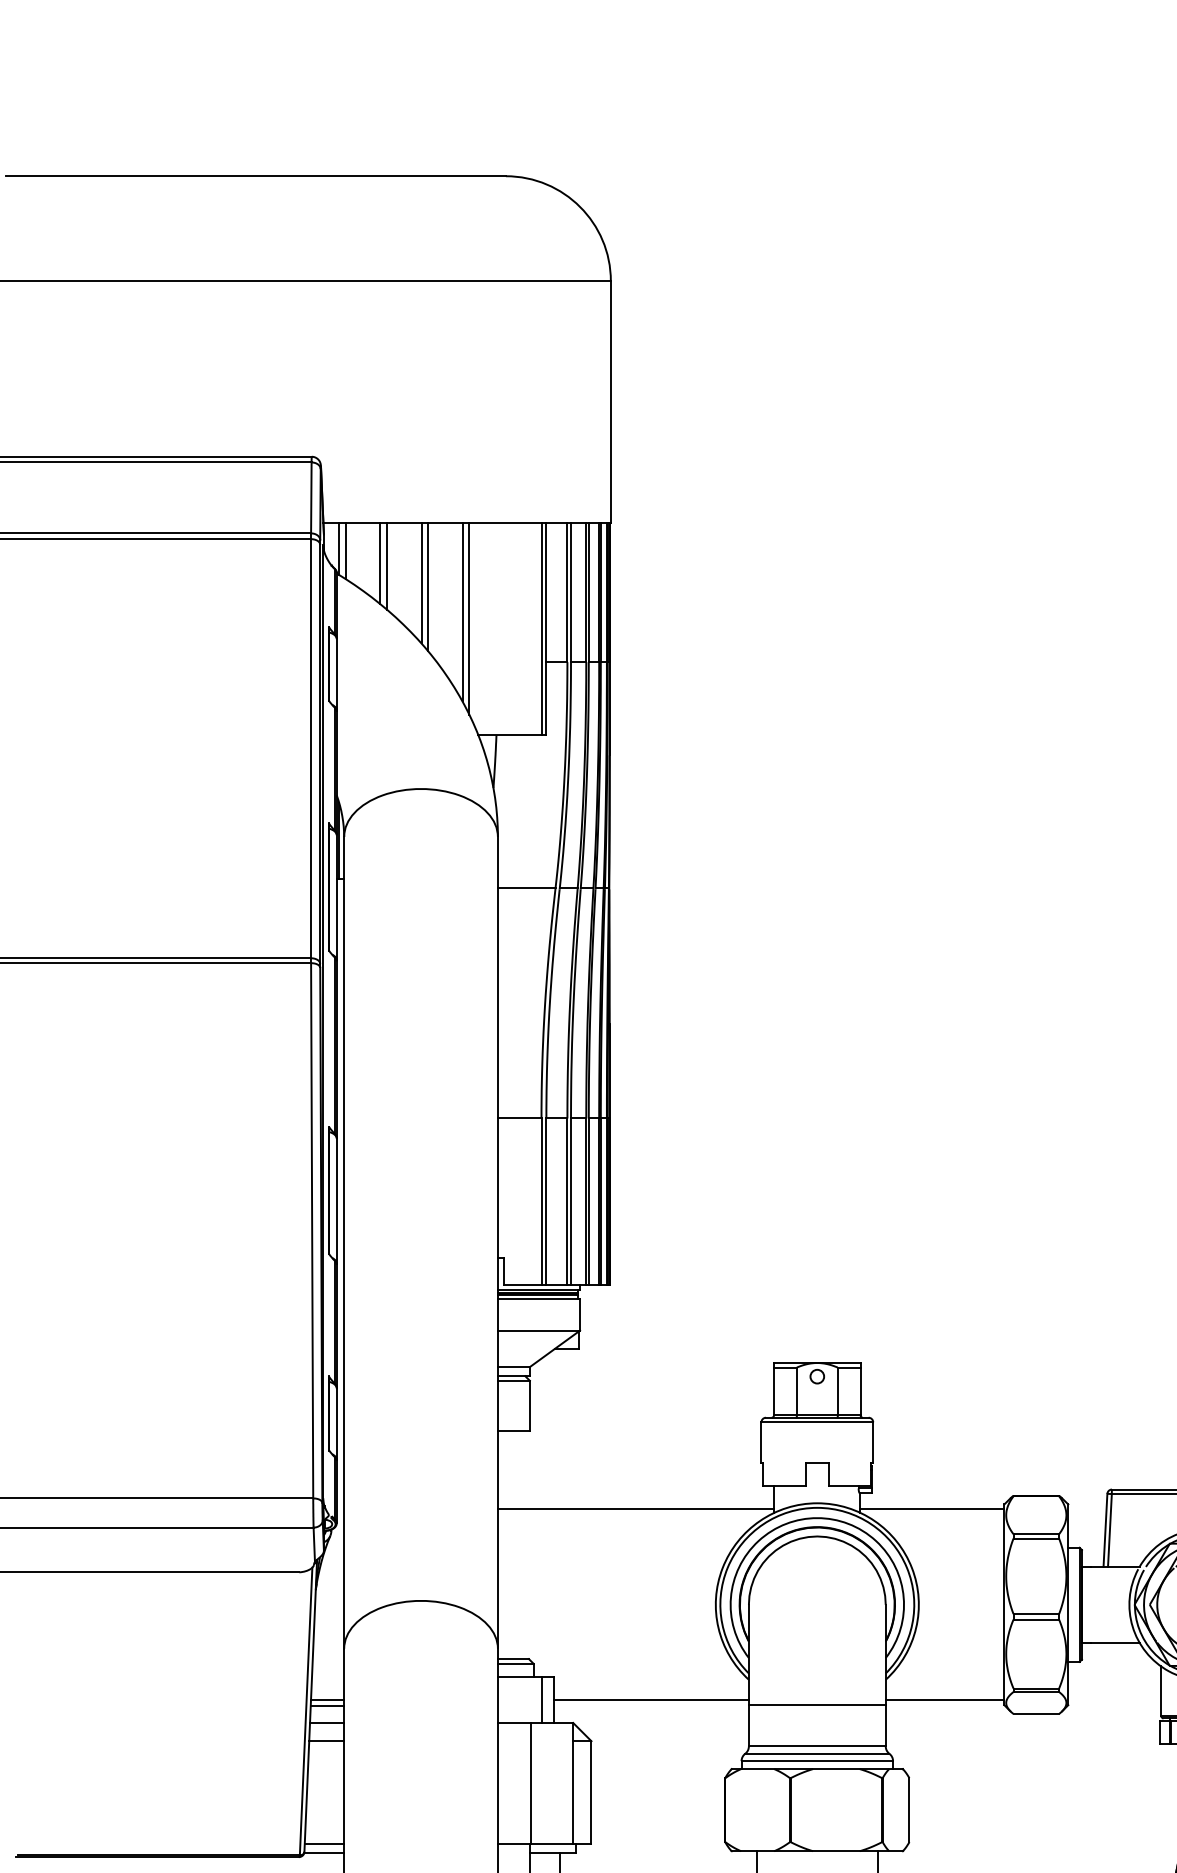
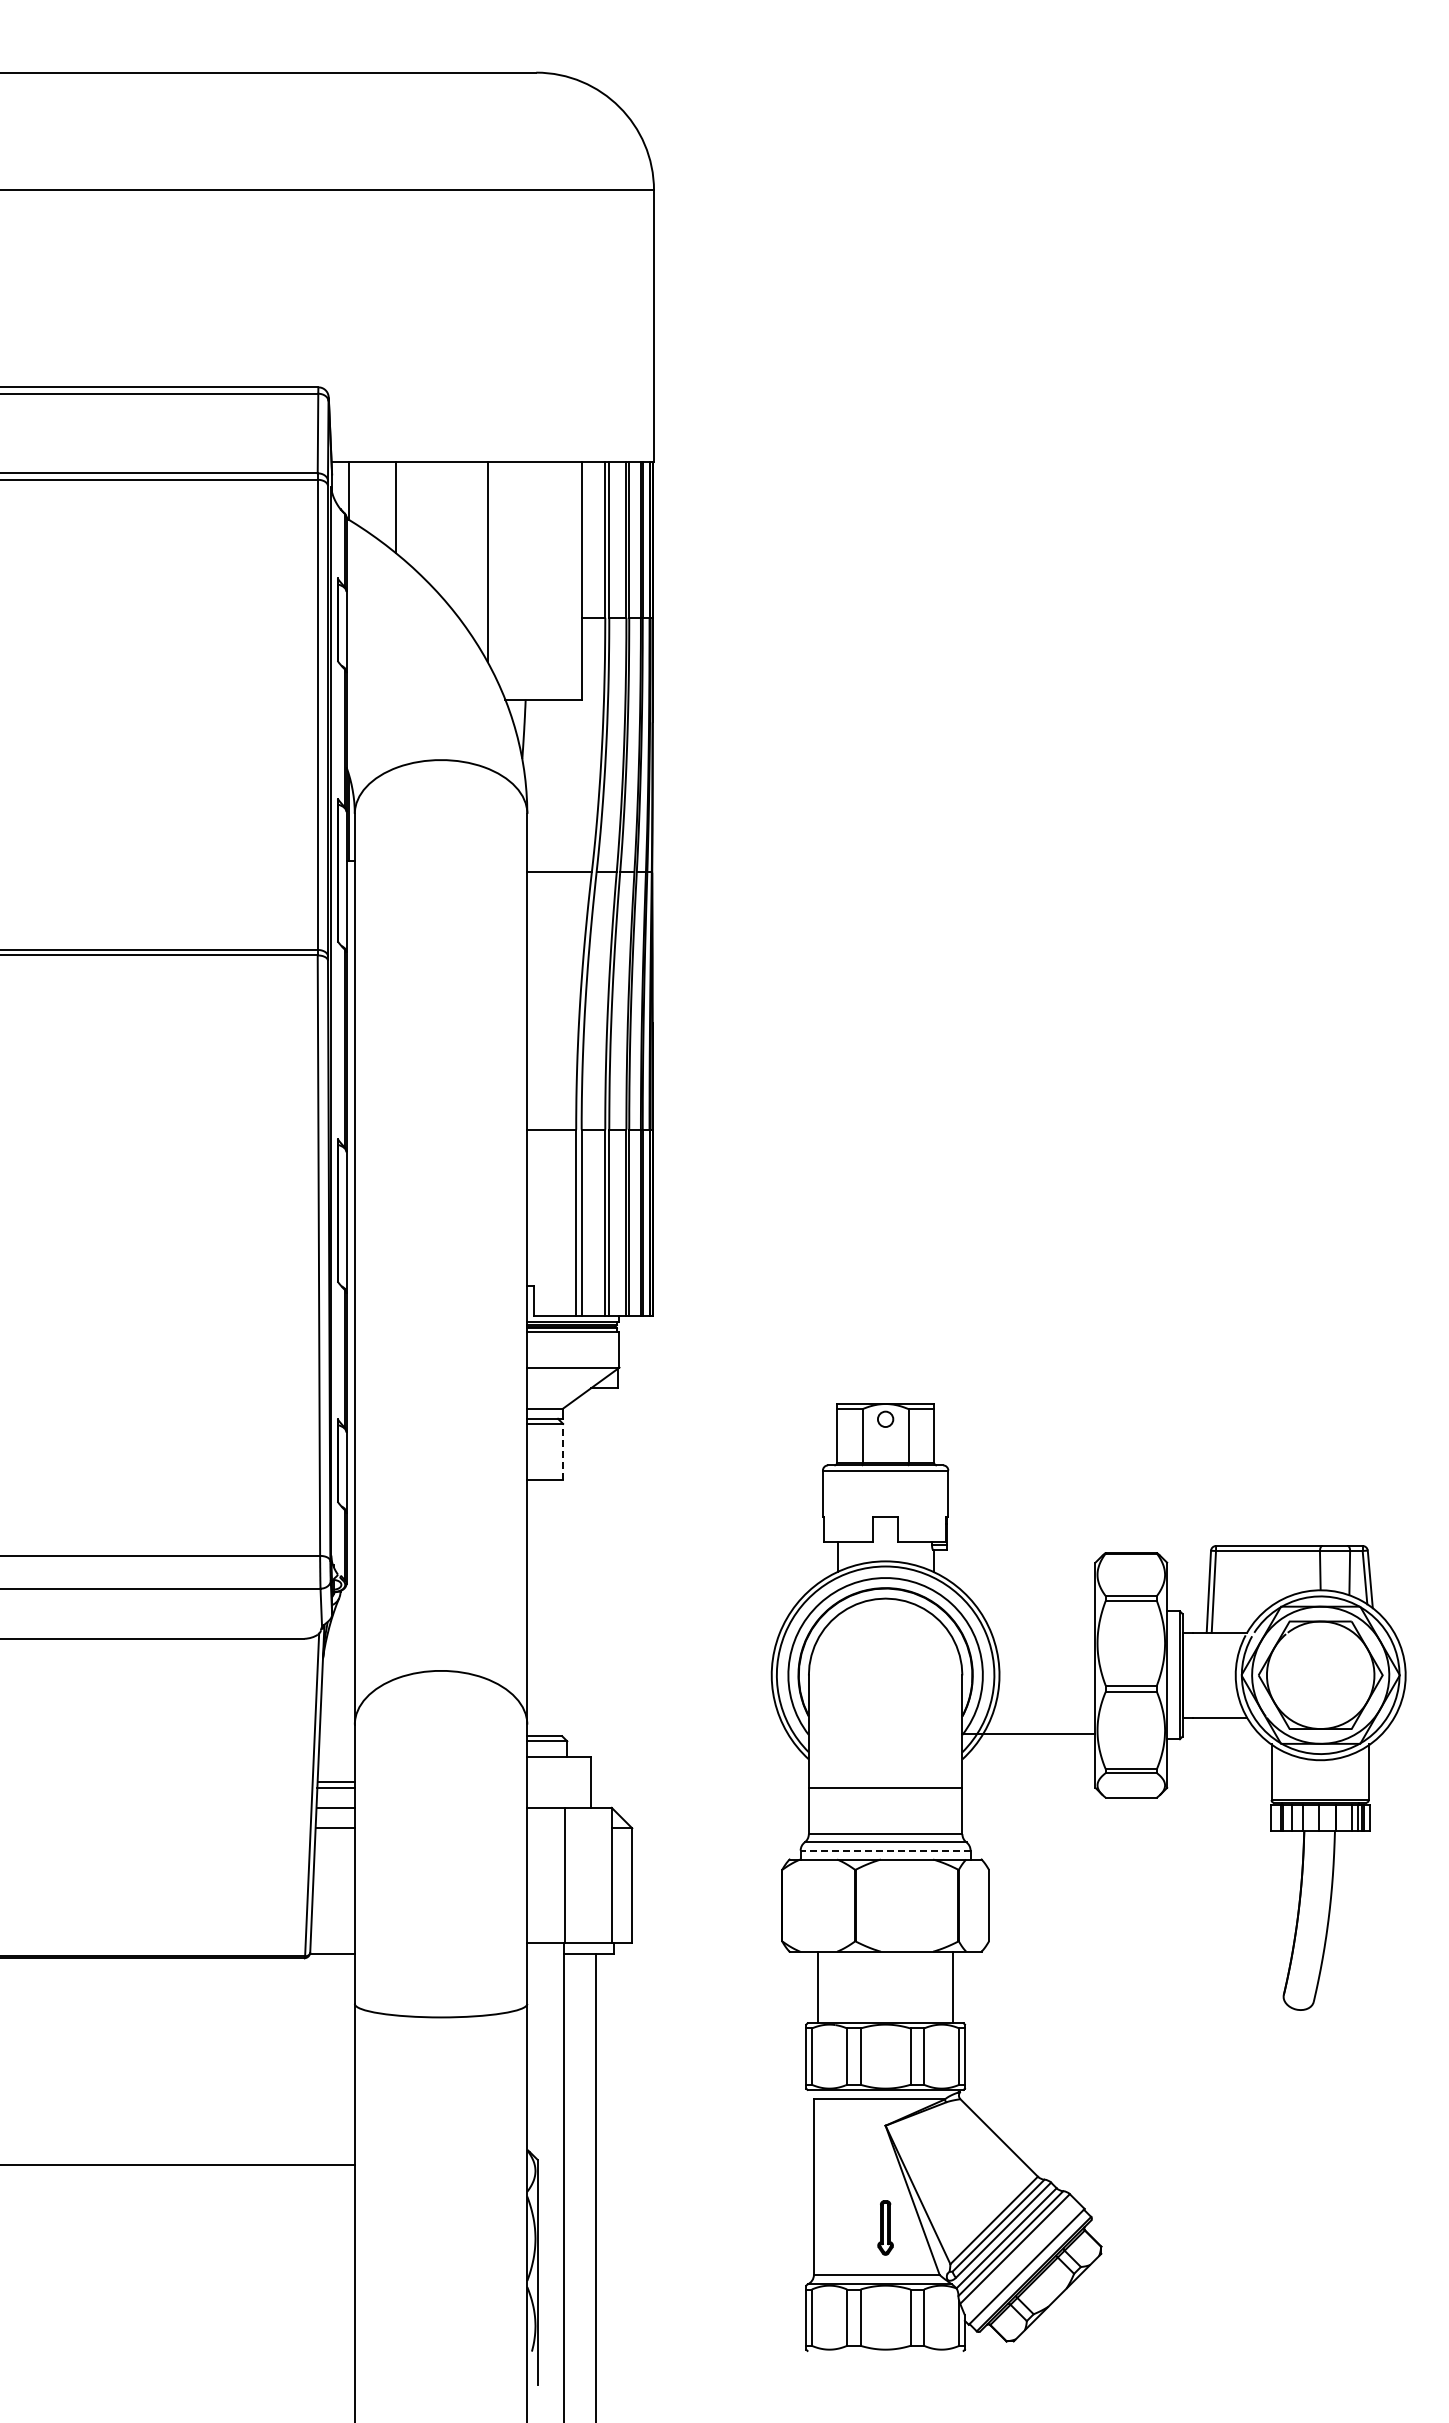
line: (346, 550) -> (357, 492), removed
line: (387, 566) -> (403, 510), removed
line: (421, 582) -> (441, 528), removed
line: (428, 587) -> (449, 533), removed
line: (469, 618) -> (495, 568), removed
line: (541, 628) -> (576, 580), removed
line: (530, 1405) -> (563, 1451), solid -> dashed
line: (636, 1509) -> (682, 1568), removed
line: (932, 1509) -> (1014, 1568), removed
line: (541, 1699) -> (576, 1781), removed
line: (651, 1700) -> (699, 1782), removed
line: (944, 1700) -> (1028, 1733), moved
line: (817, 1761) -> (885, 1850), solid -> dashed
line: (324, 1843) -> (332, 1943), removed

